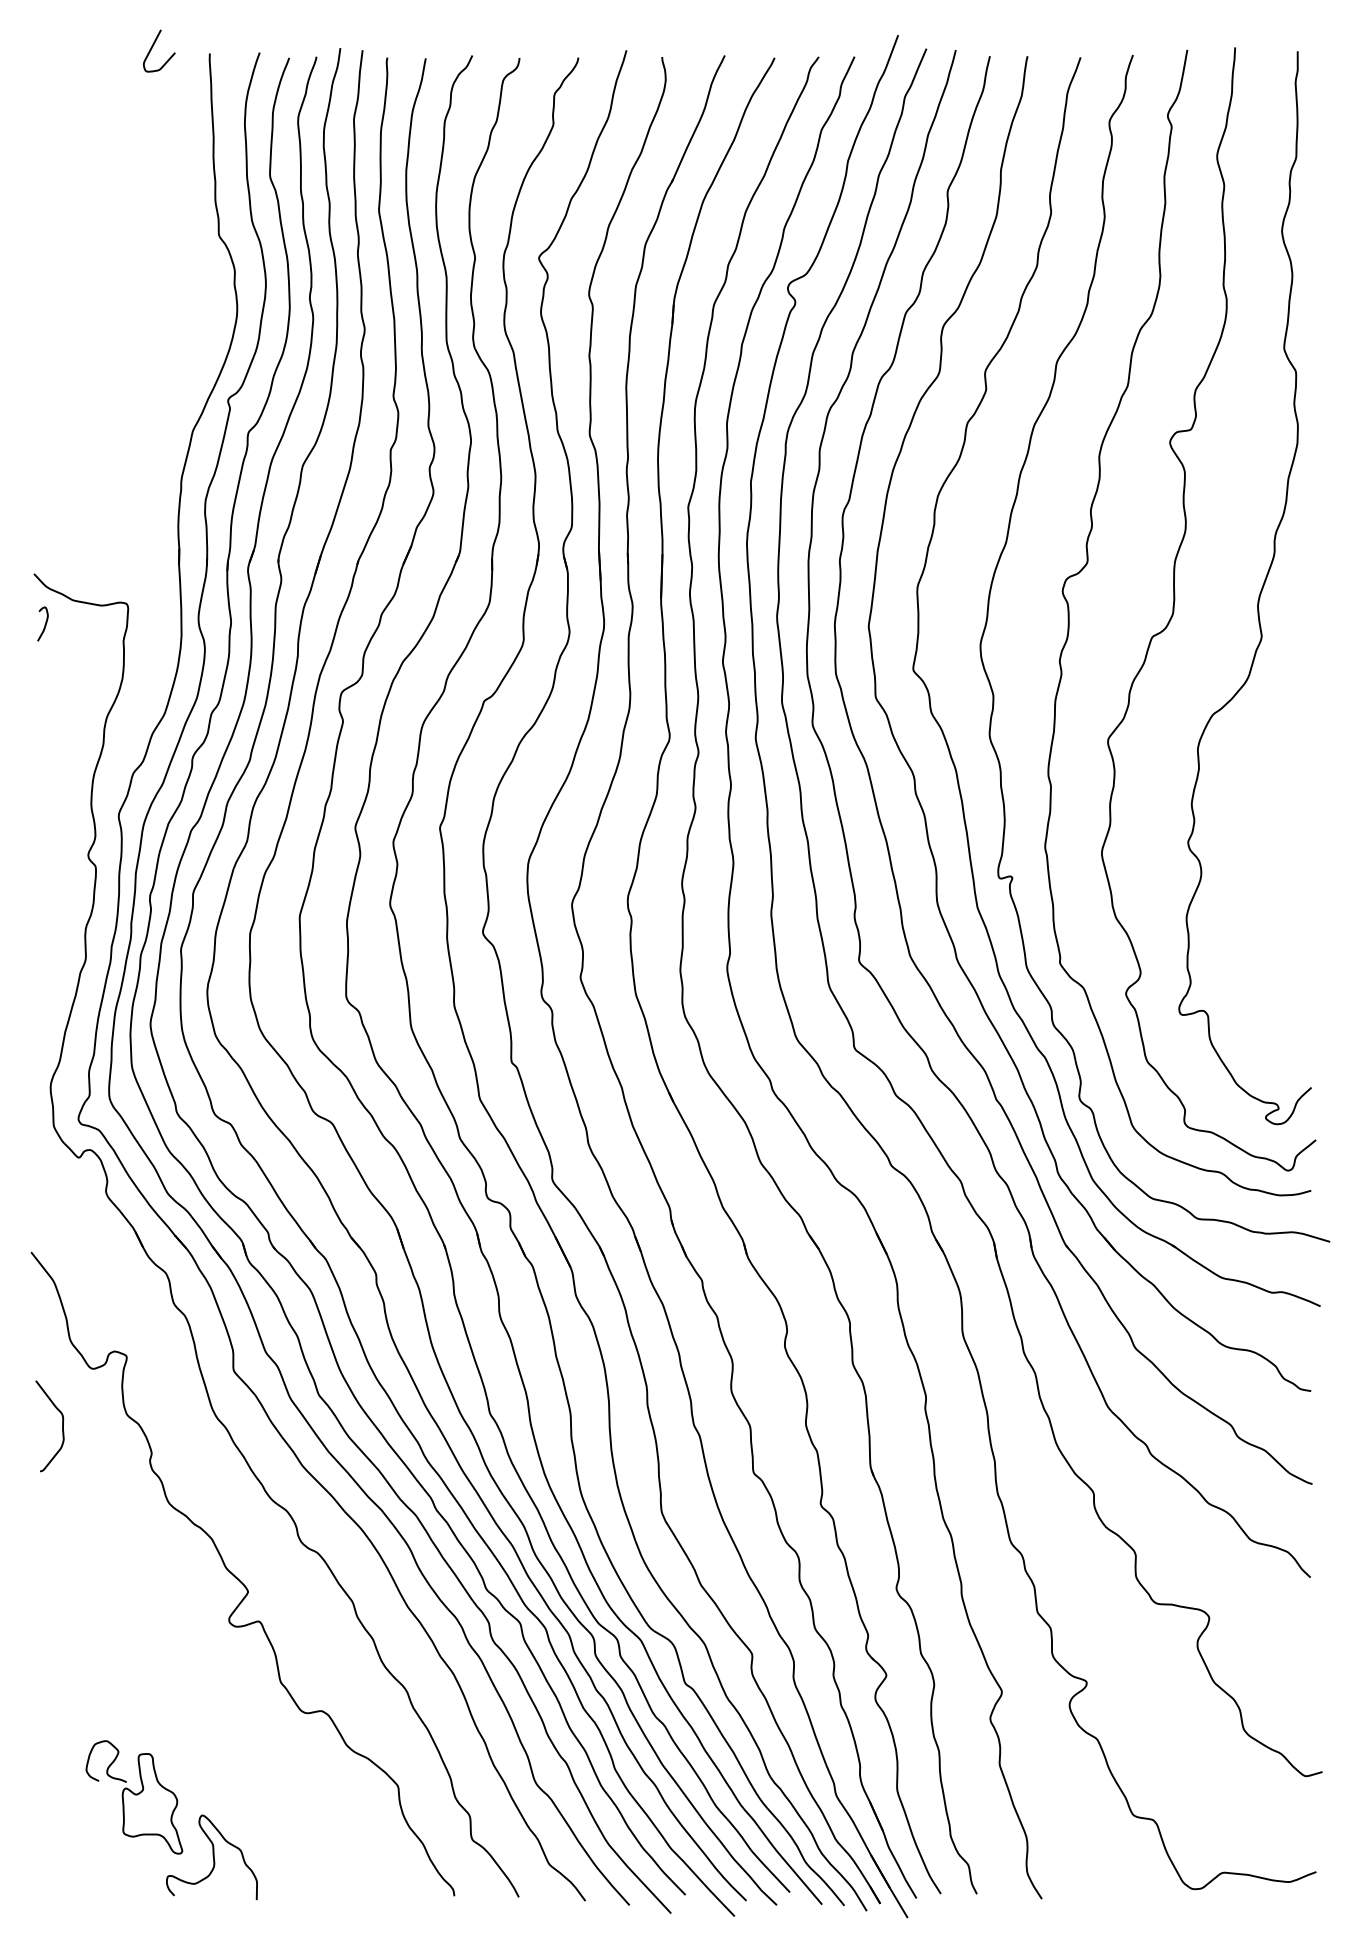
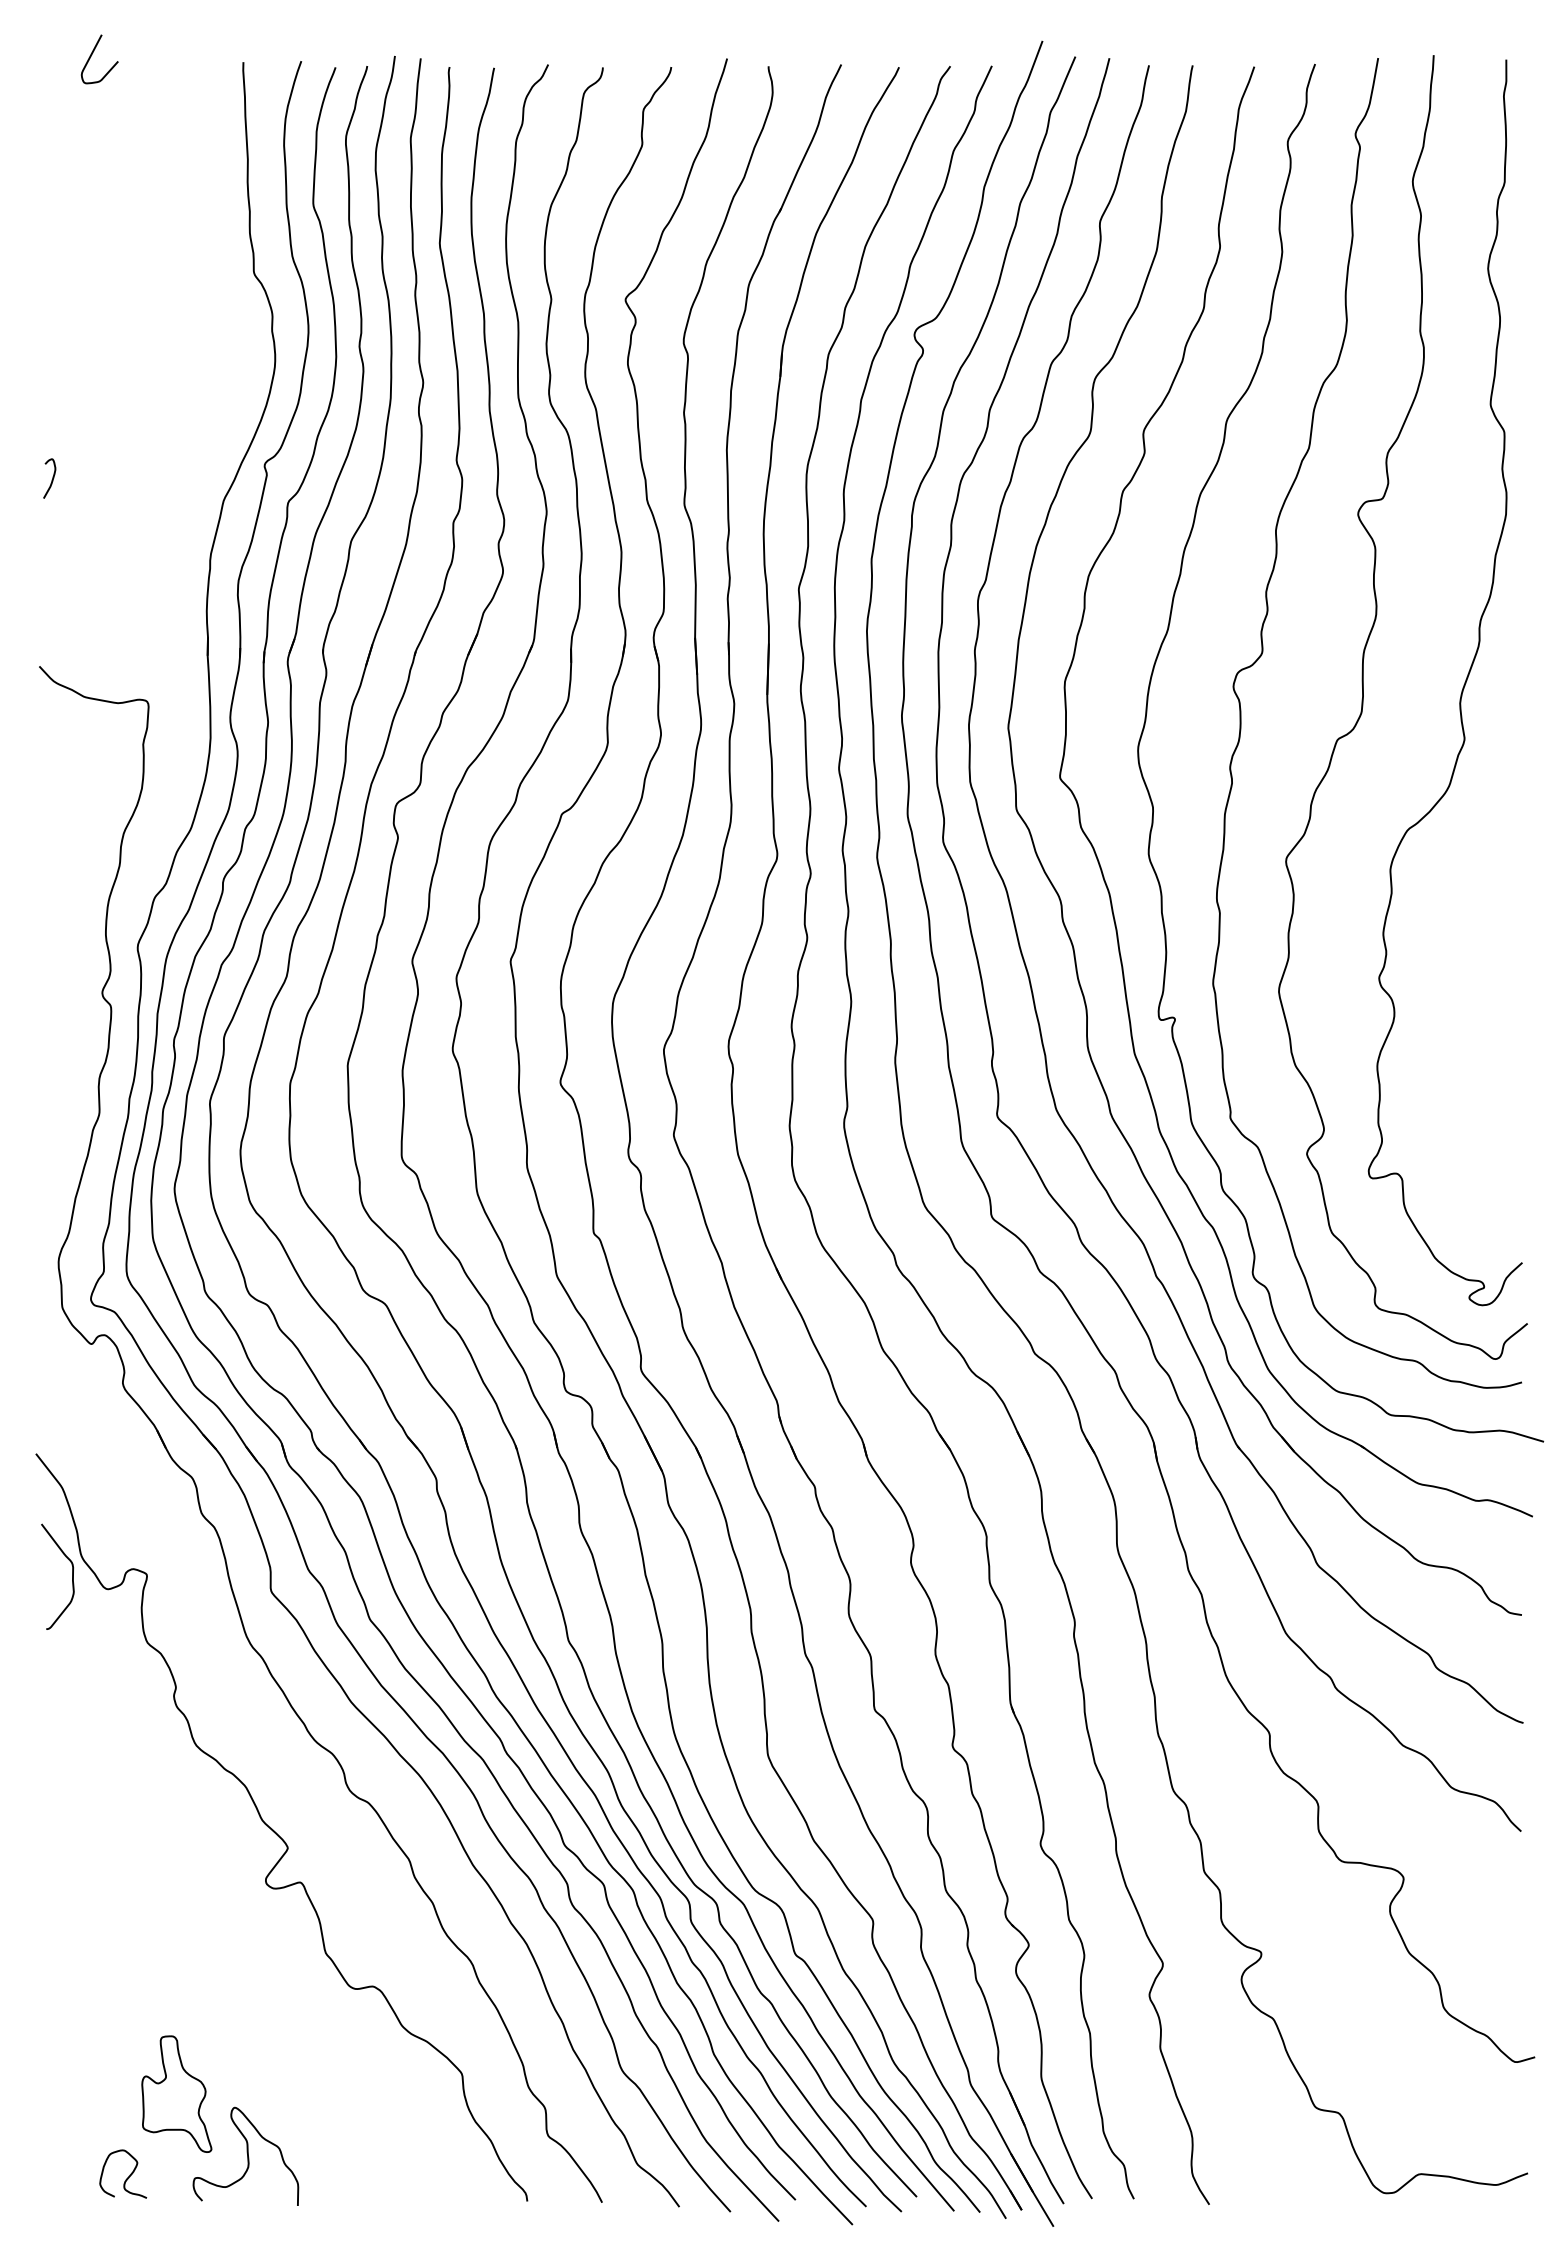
curve: (153, 45) -> (93, 53), moved
curve: (44, 624) -> (51, 479), moved
curve: (62, 1425) -> (72, 1576), moved
curve: (109, 1764) -> (127, 2177), moved

